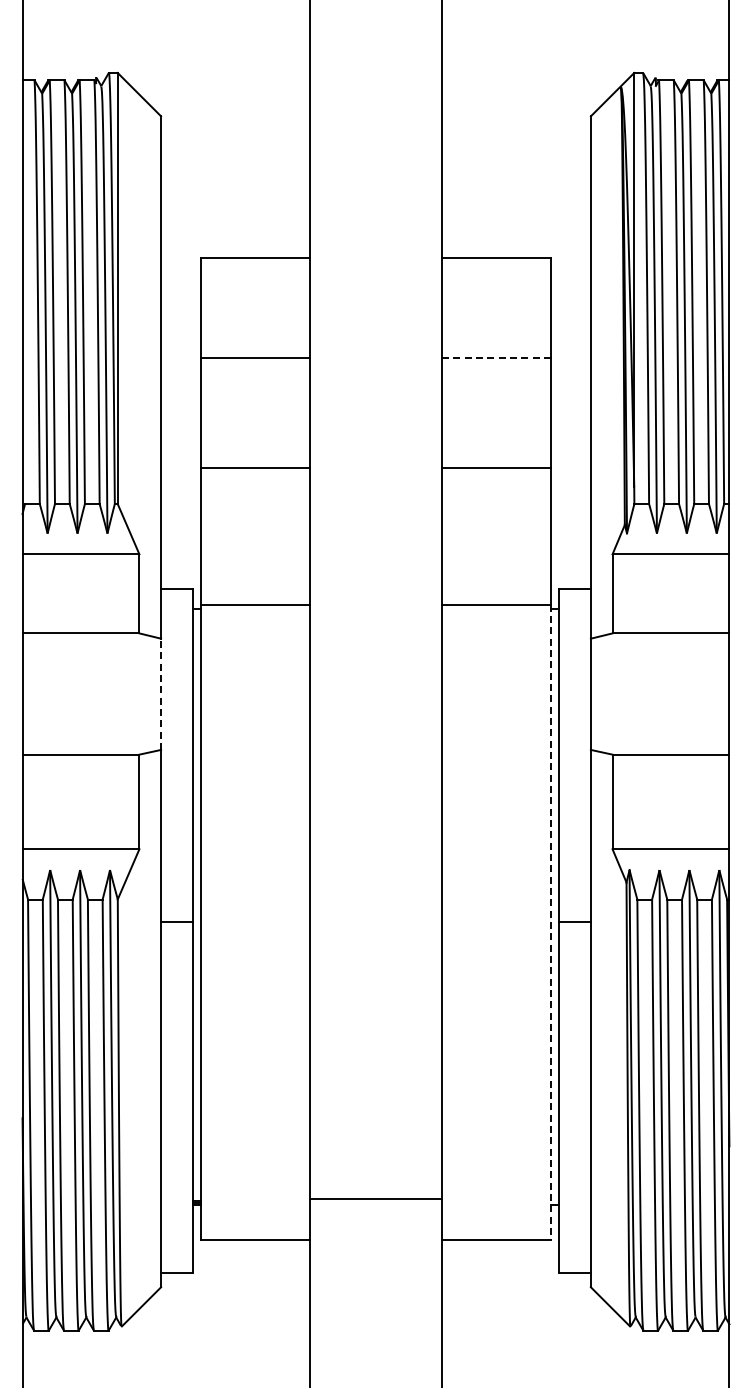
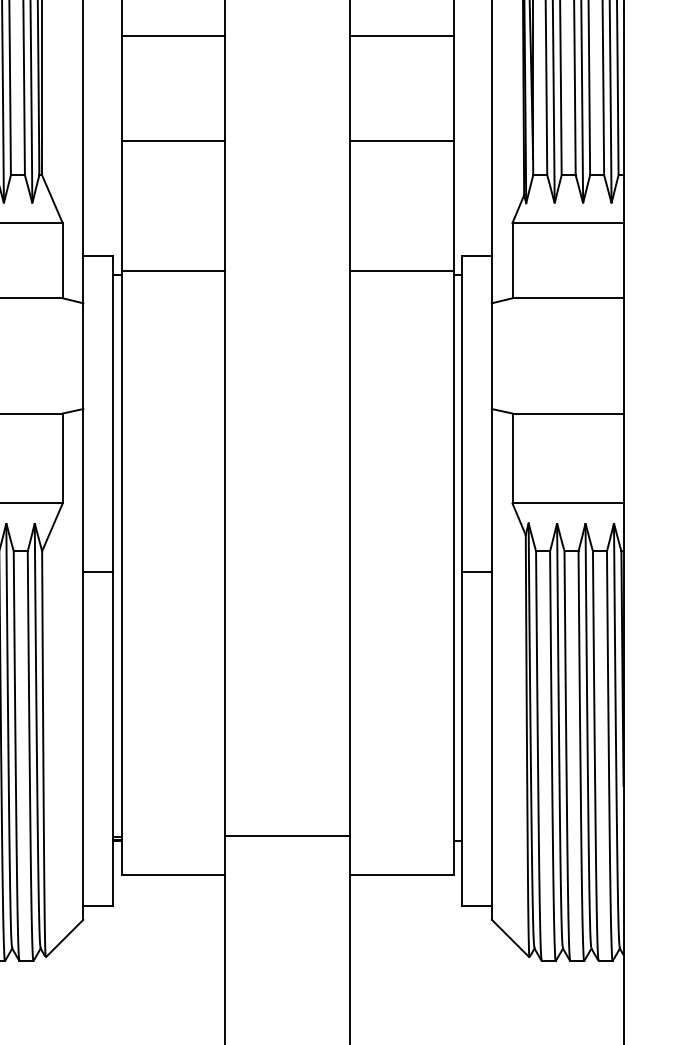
line: (496, 357) -> (402, 36), dashed -> solid
line: (161, 694) -> (83, 356), dashed -> solid
line: (550, 922) -> (453, 573), dashed -> solid

